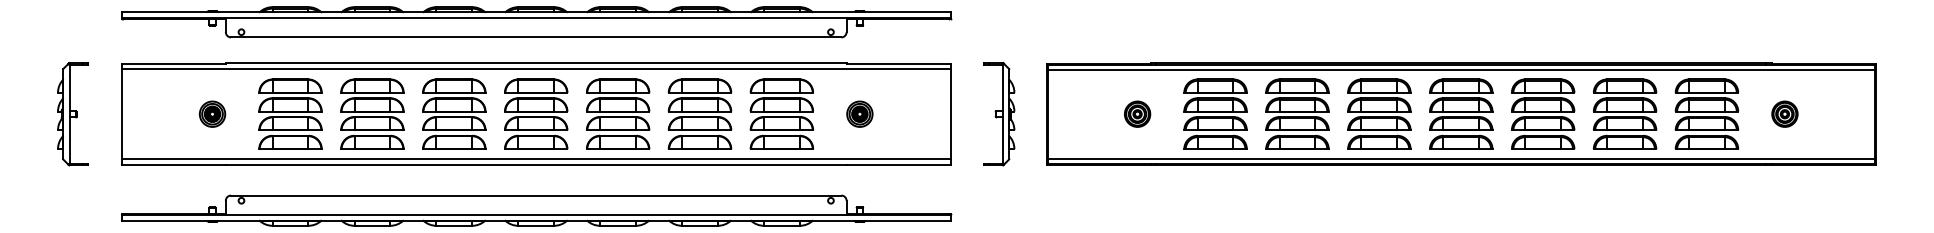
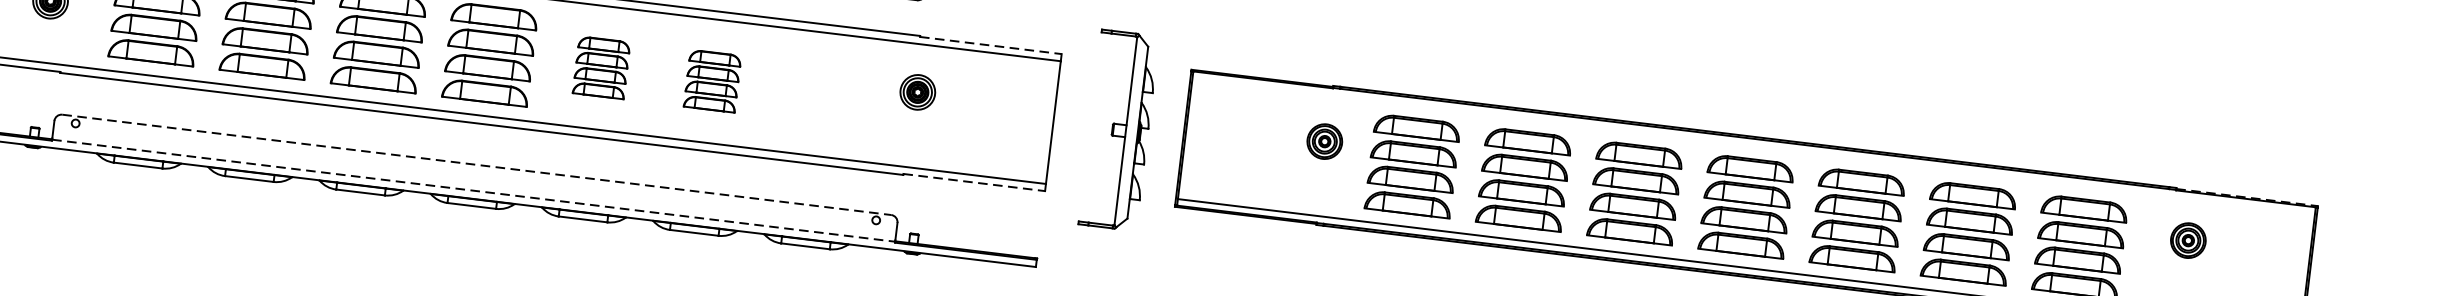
line: (899, 63) -> (991, 45), solid -> dashed
line: (1824, 63) -> (2248, 197), solid -> dashed
line: (1461, 69) -> (1754, 145), removed
part: (618, 113) -> (602, 66), size x0.6
part: (699, 113) -> (712, 80), size x0.6
part: (781, 113) -> (823, 93), removed
part: (859, 113) -> (917, 91), moved
part: (1137, 113) -> (1324, 140), moved
part: (1784, 113) -> (2187, 239), moved
part: (999, 114) -> (1119, 130), size x1.4
line: (899, 164) -> (975, 182), solid -> dashed
line: (536, 195) -> (477, 164), solid -> dashed
line: (536, 214) -> (474, 190), solid -> dashed

